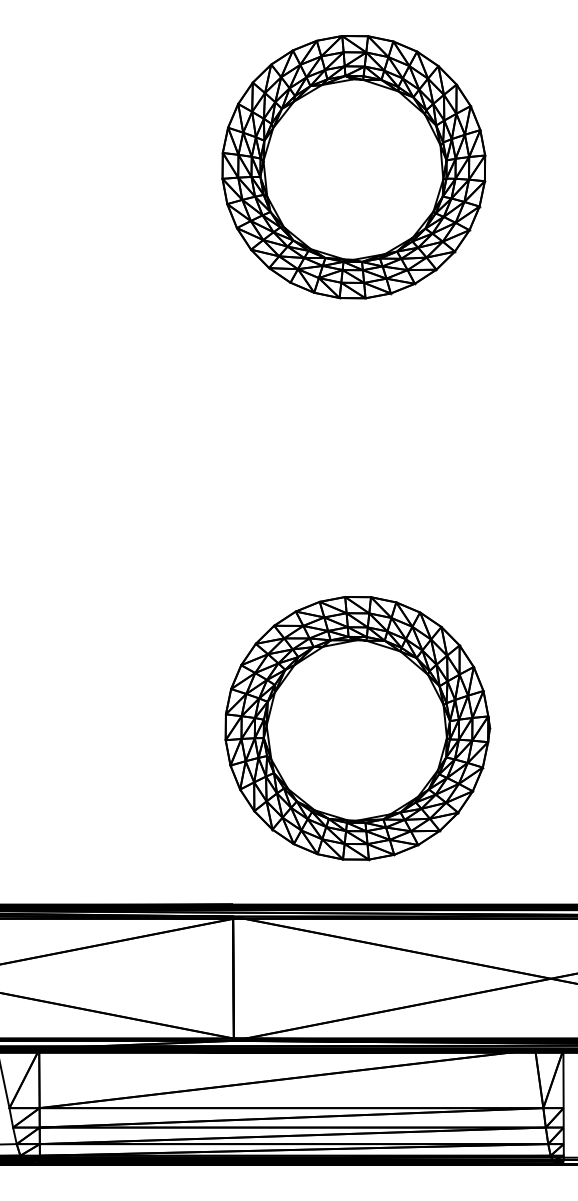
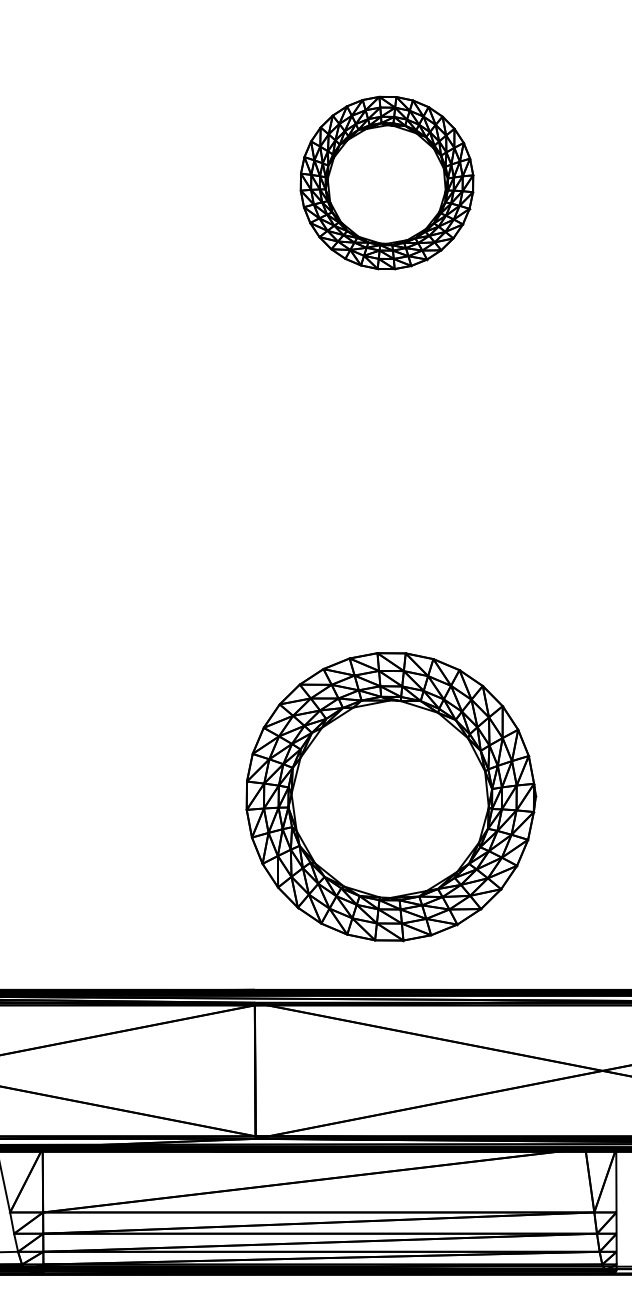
part: (353, 167) -> (386, 183), size x0.6

